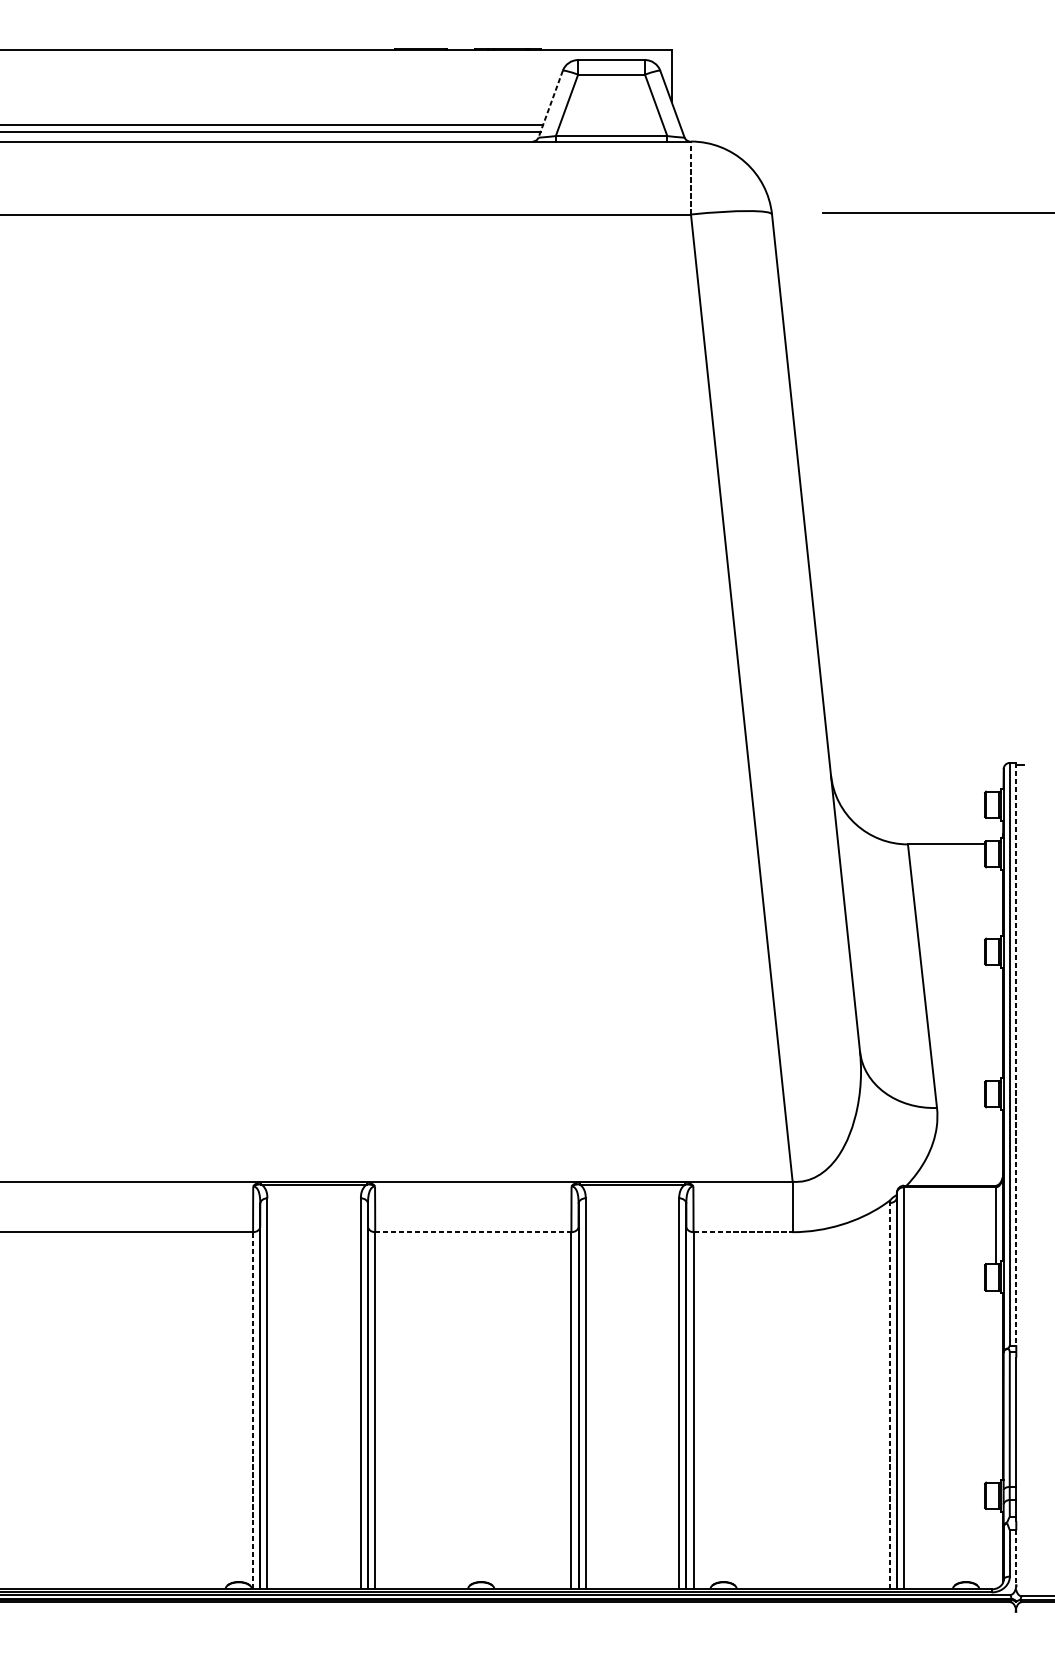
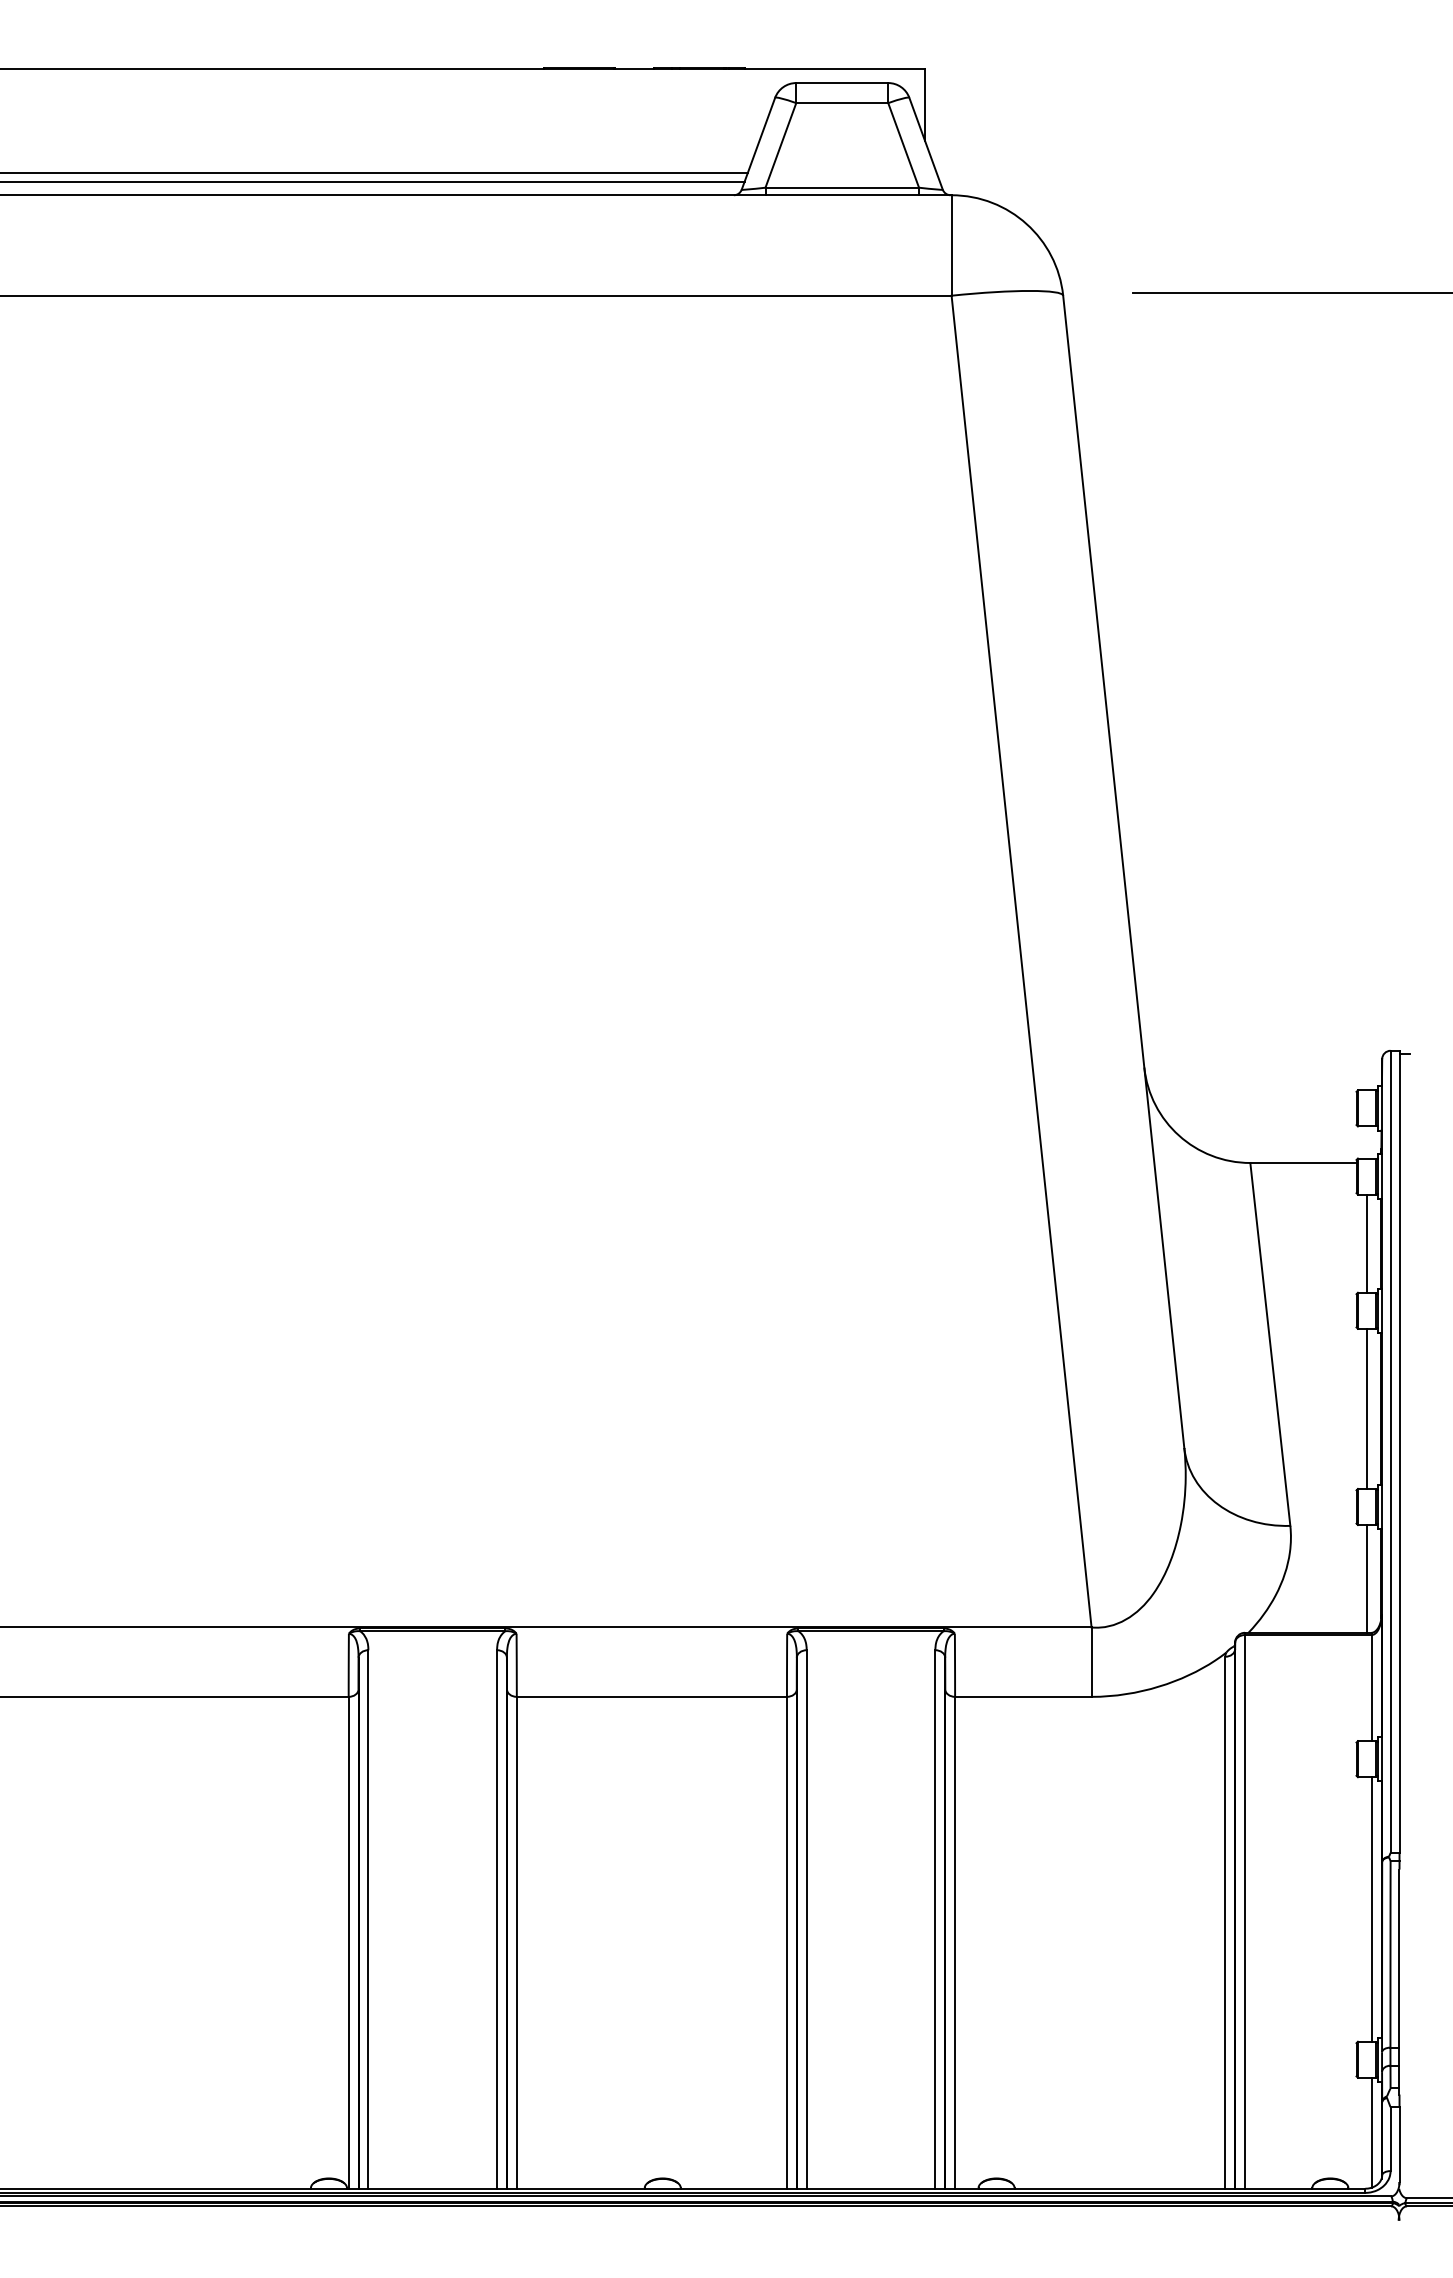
line: (550, 103) -> (758, 143), dashed -> solid
line: (690, 177) -> (951, 244), dashed -> solid
line: (993, 902) -> (1367, 1243), added
line: (993, 1022) -> (1367, 1408), added
line: (1016, 1054) -> (1399, 1452), dashed -> solid
line: (993, 1146) -> (1367, 1578), added
line: (473, 1231) -> (652, 1696), dashed -> solid
line: (743, 1231) -> (1023, 1696), dashed -> solid
line: (995, 1386) -> (1371, 1909), added
line: (889, 1396) -> (1225, 1922), dashed -> solid
line: (252, 1410) -> (348, 1942), dashed -> solid
line: (995, 1548) -> (1371, 2132), added
line: (1016, 1558) -> (1399, 2145), dashed -> solid

